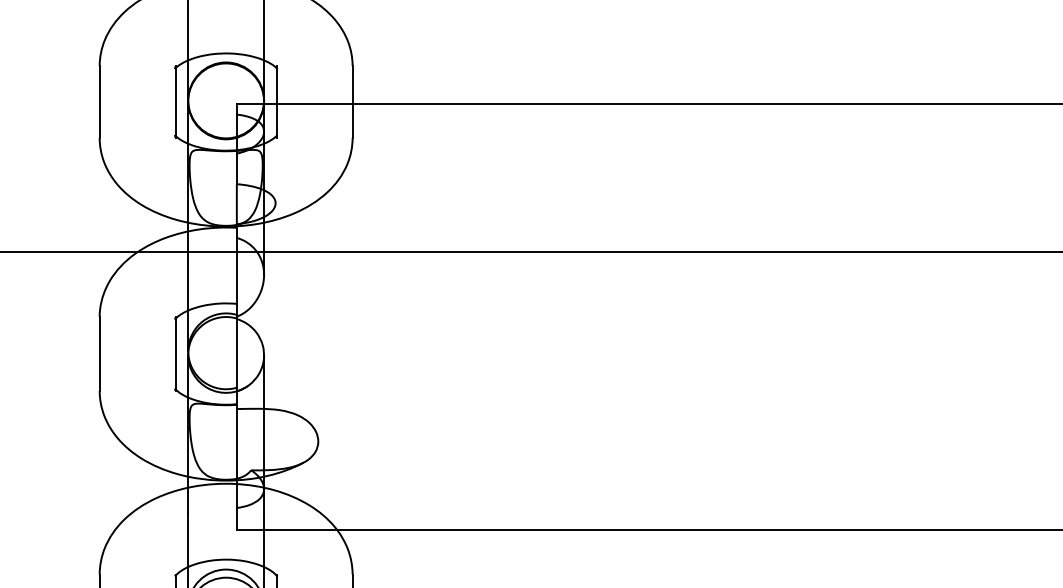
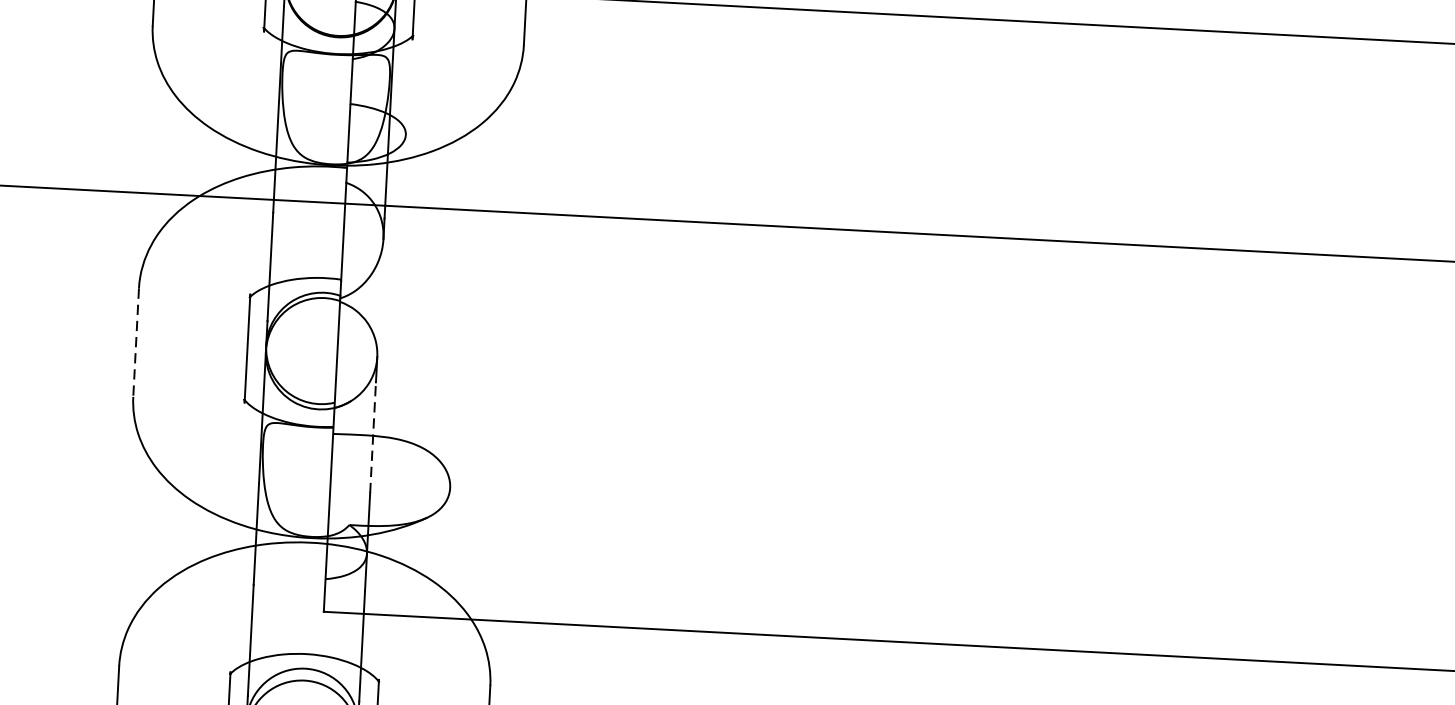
line: (99, 354) -> (135, 343), solid -> dashed
line: (264, 410) -> (373, 438), solid -> dashed

